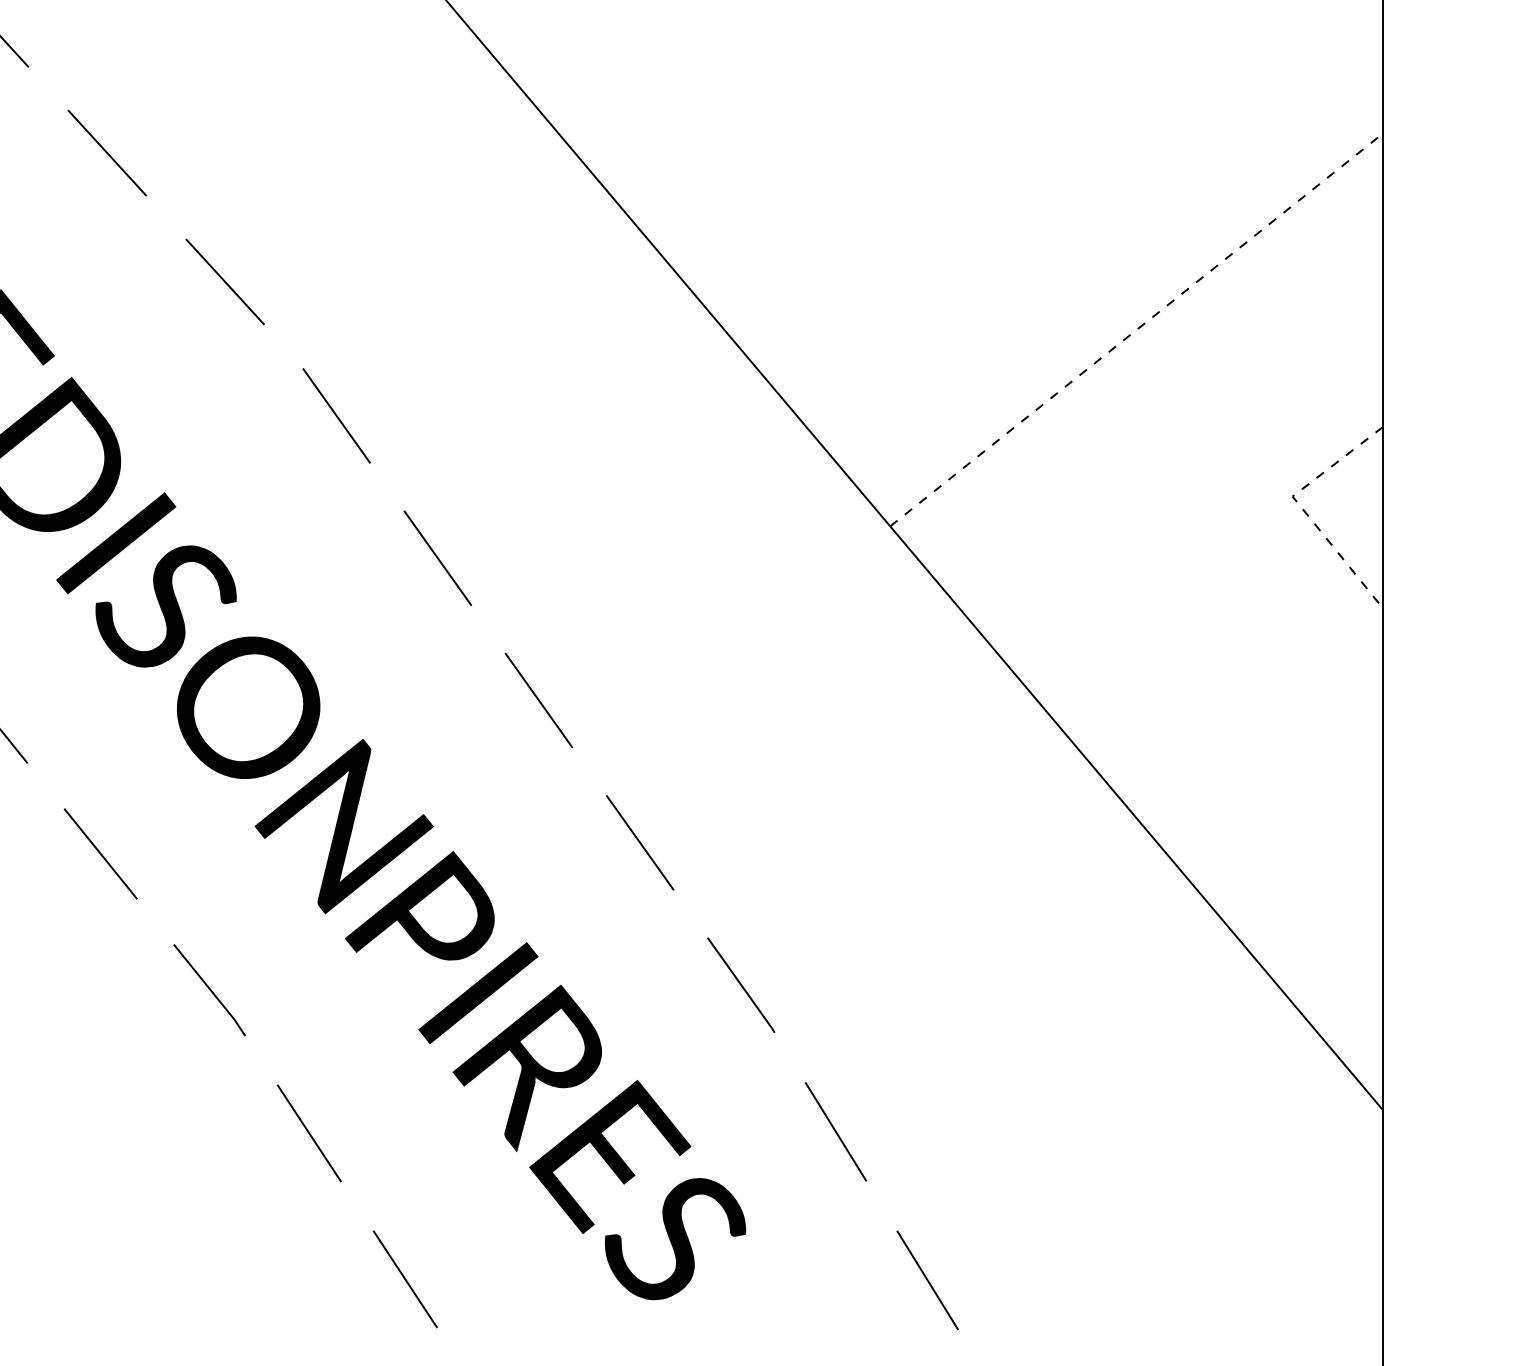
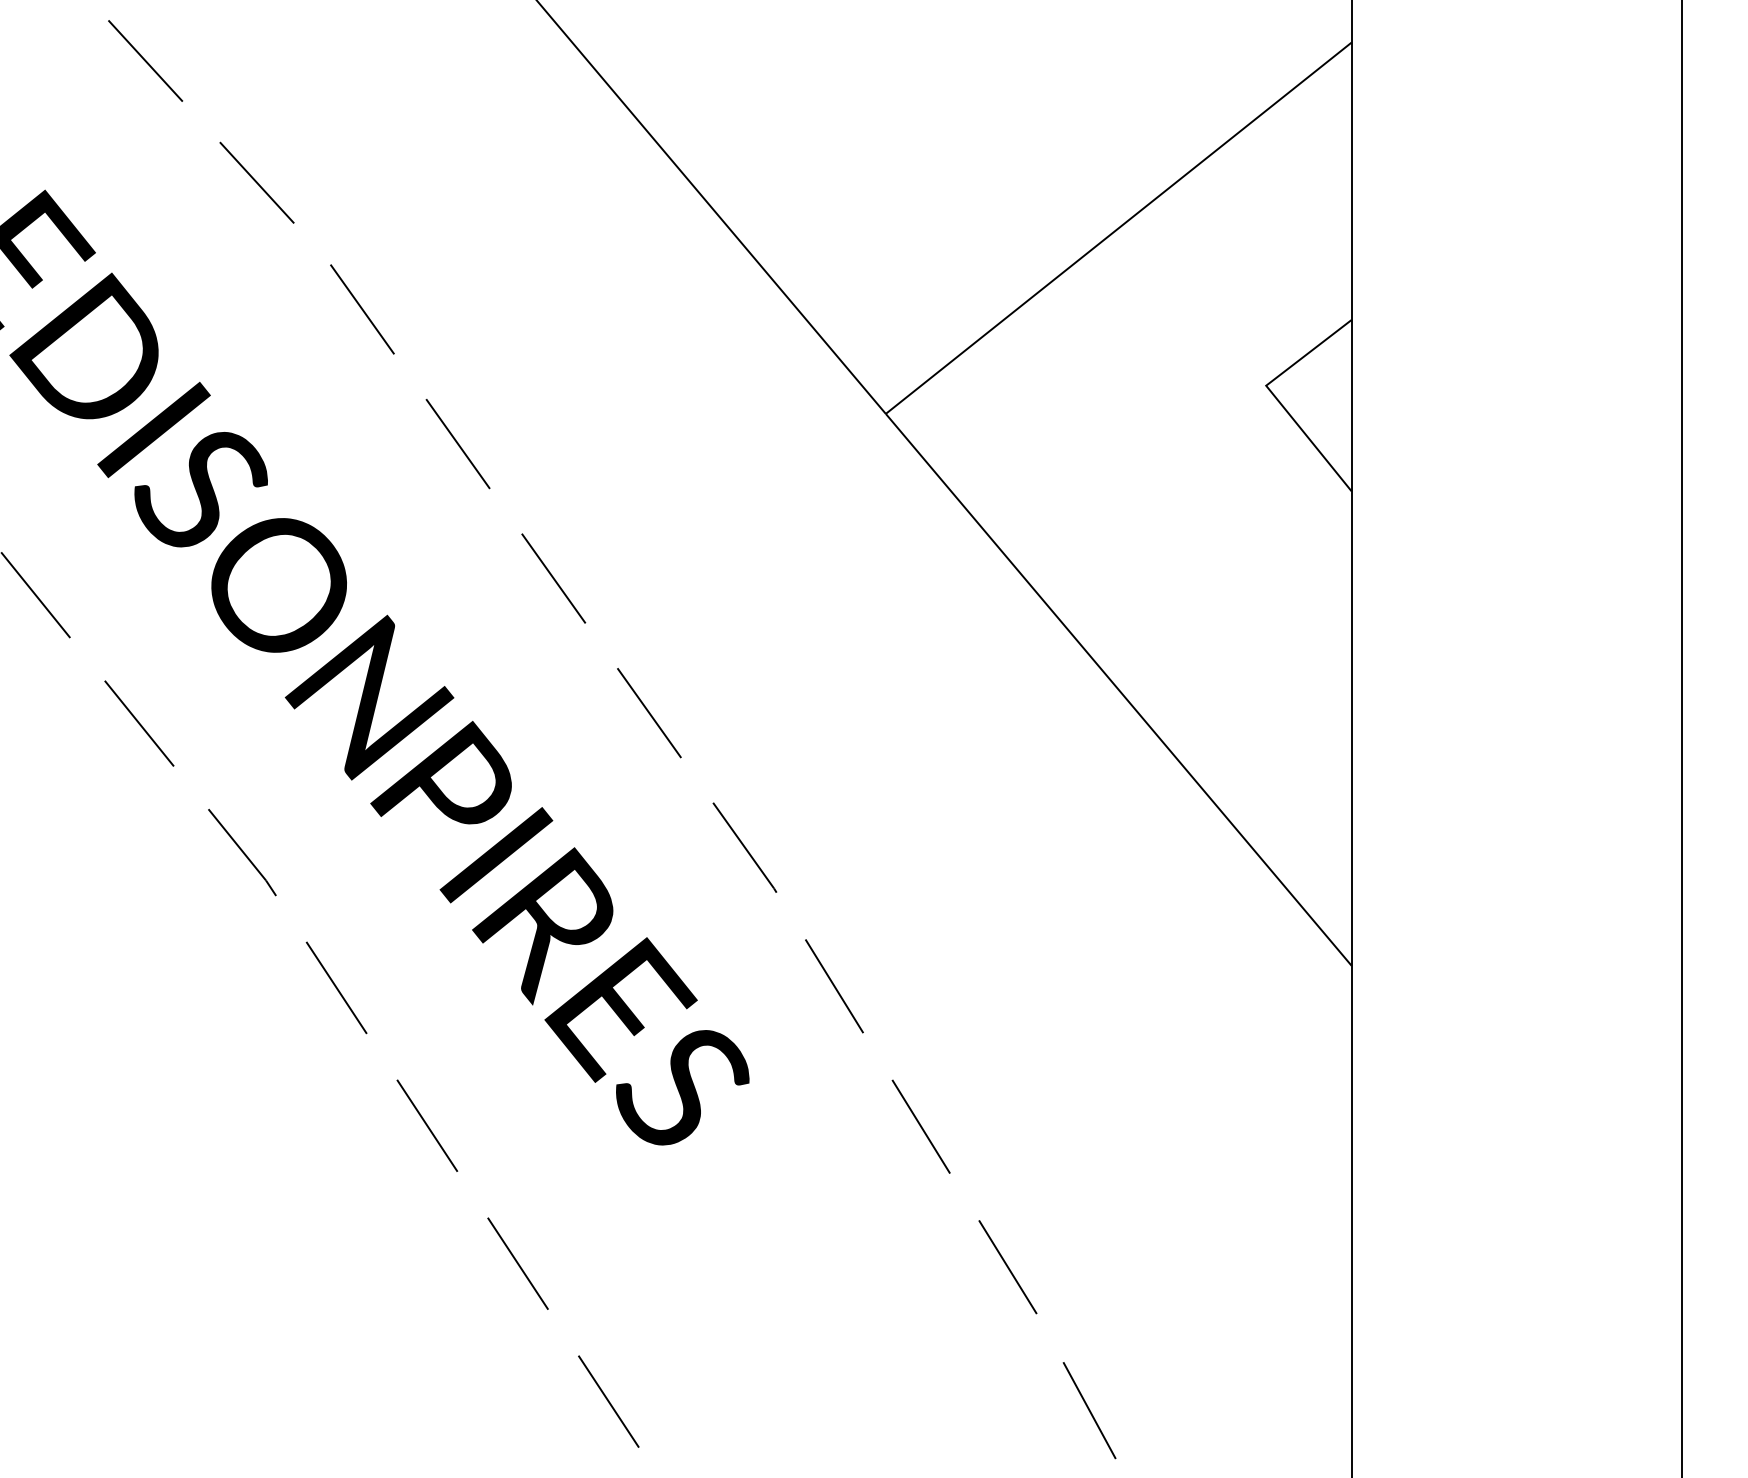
line: (1136, 330) -> (1118, 228), dashed -> solid
line: (1301, 507) -> (1274, 396), dashed -> solid

